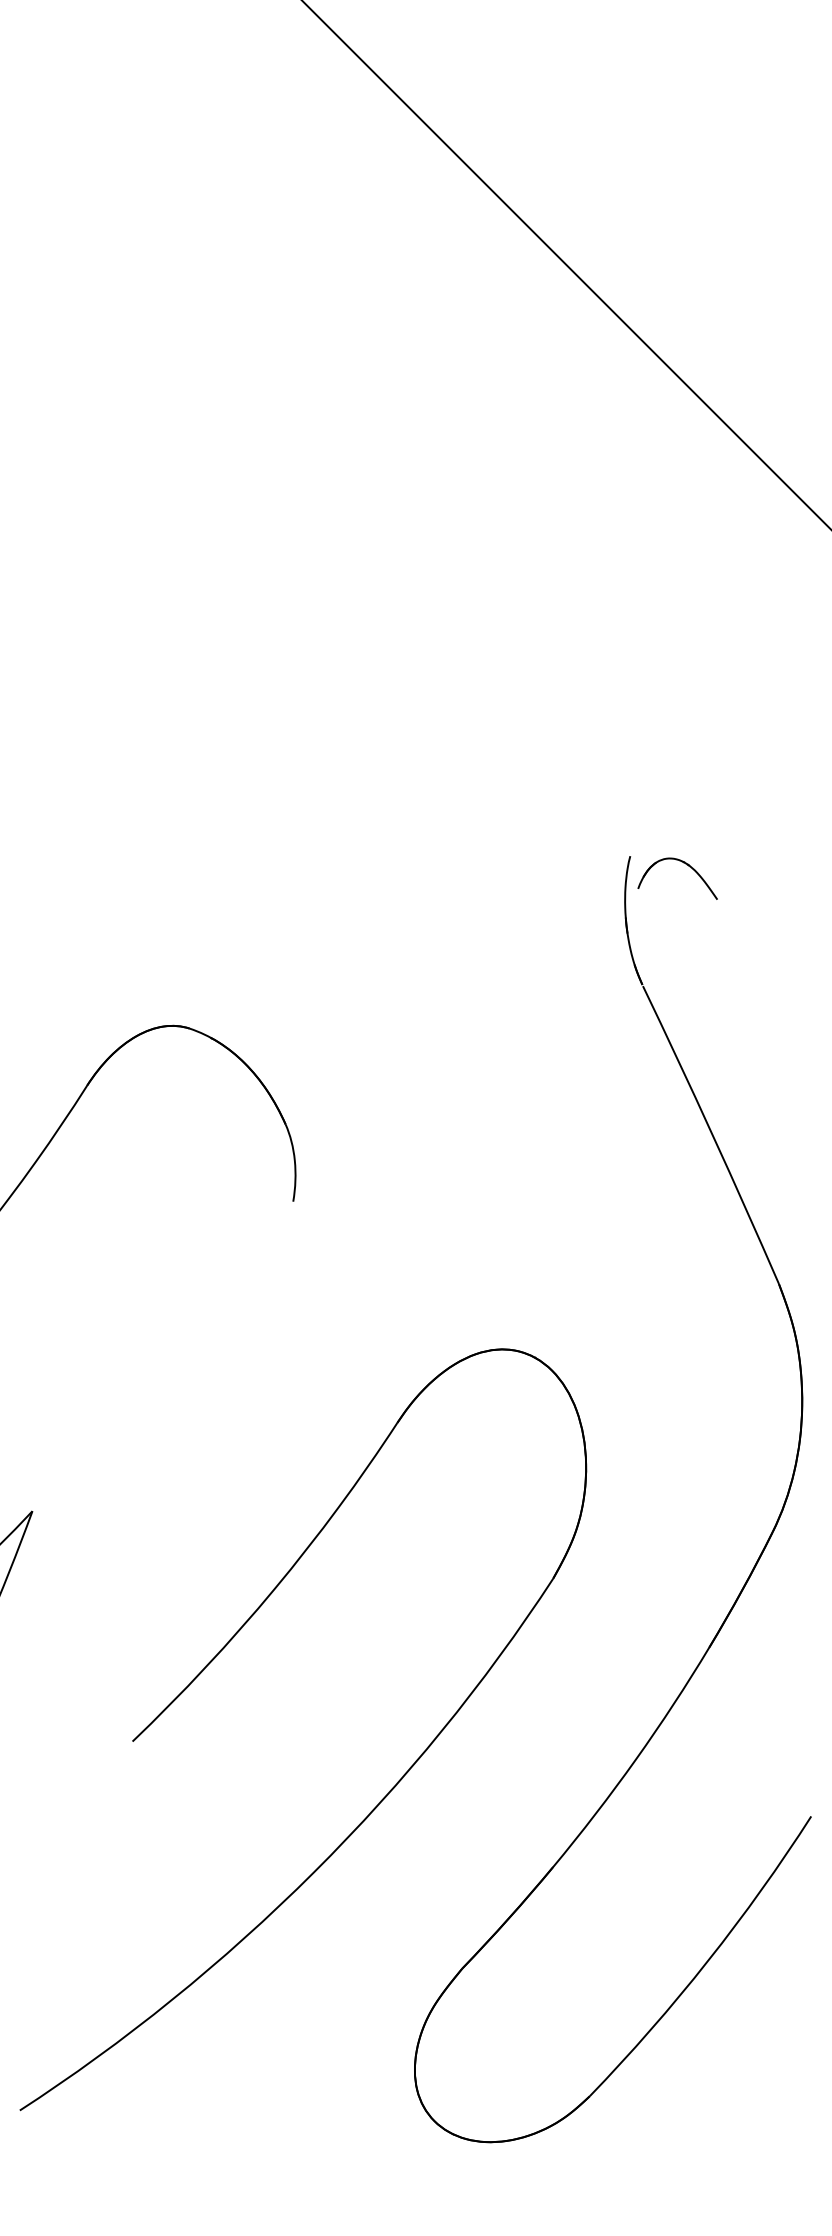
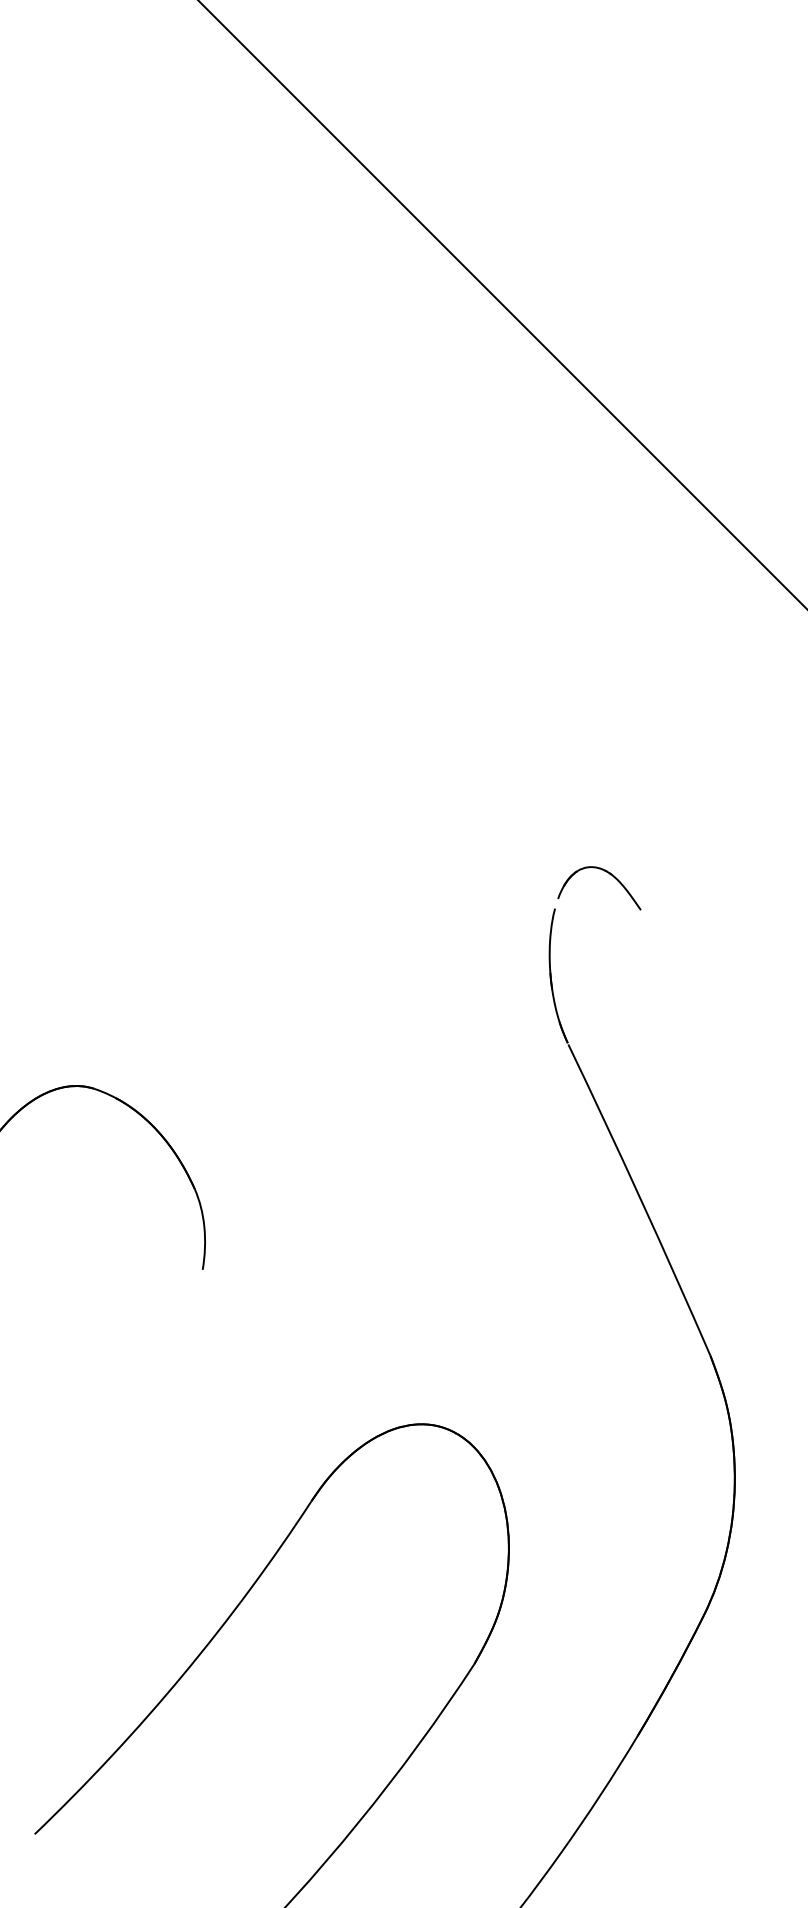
part: (685, 864) -> (607, 873), moved

